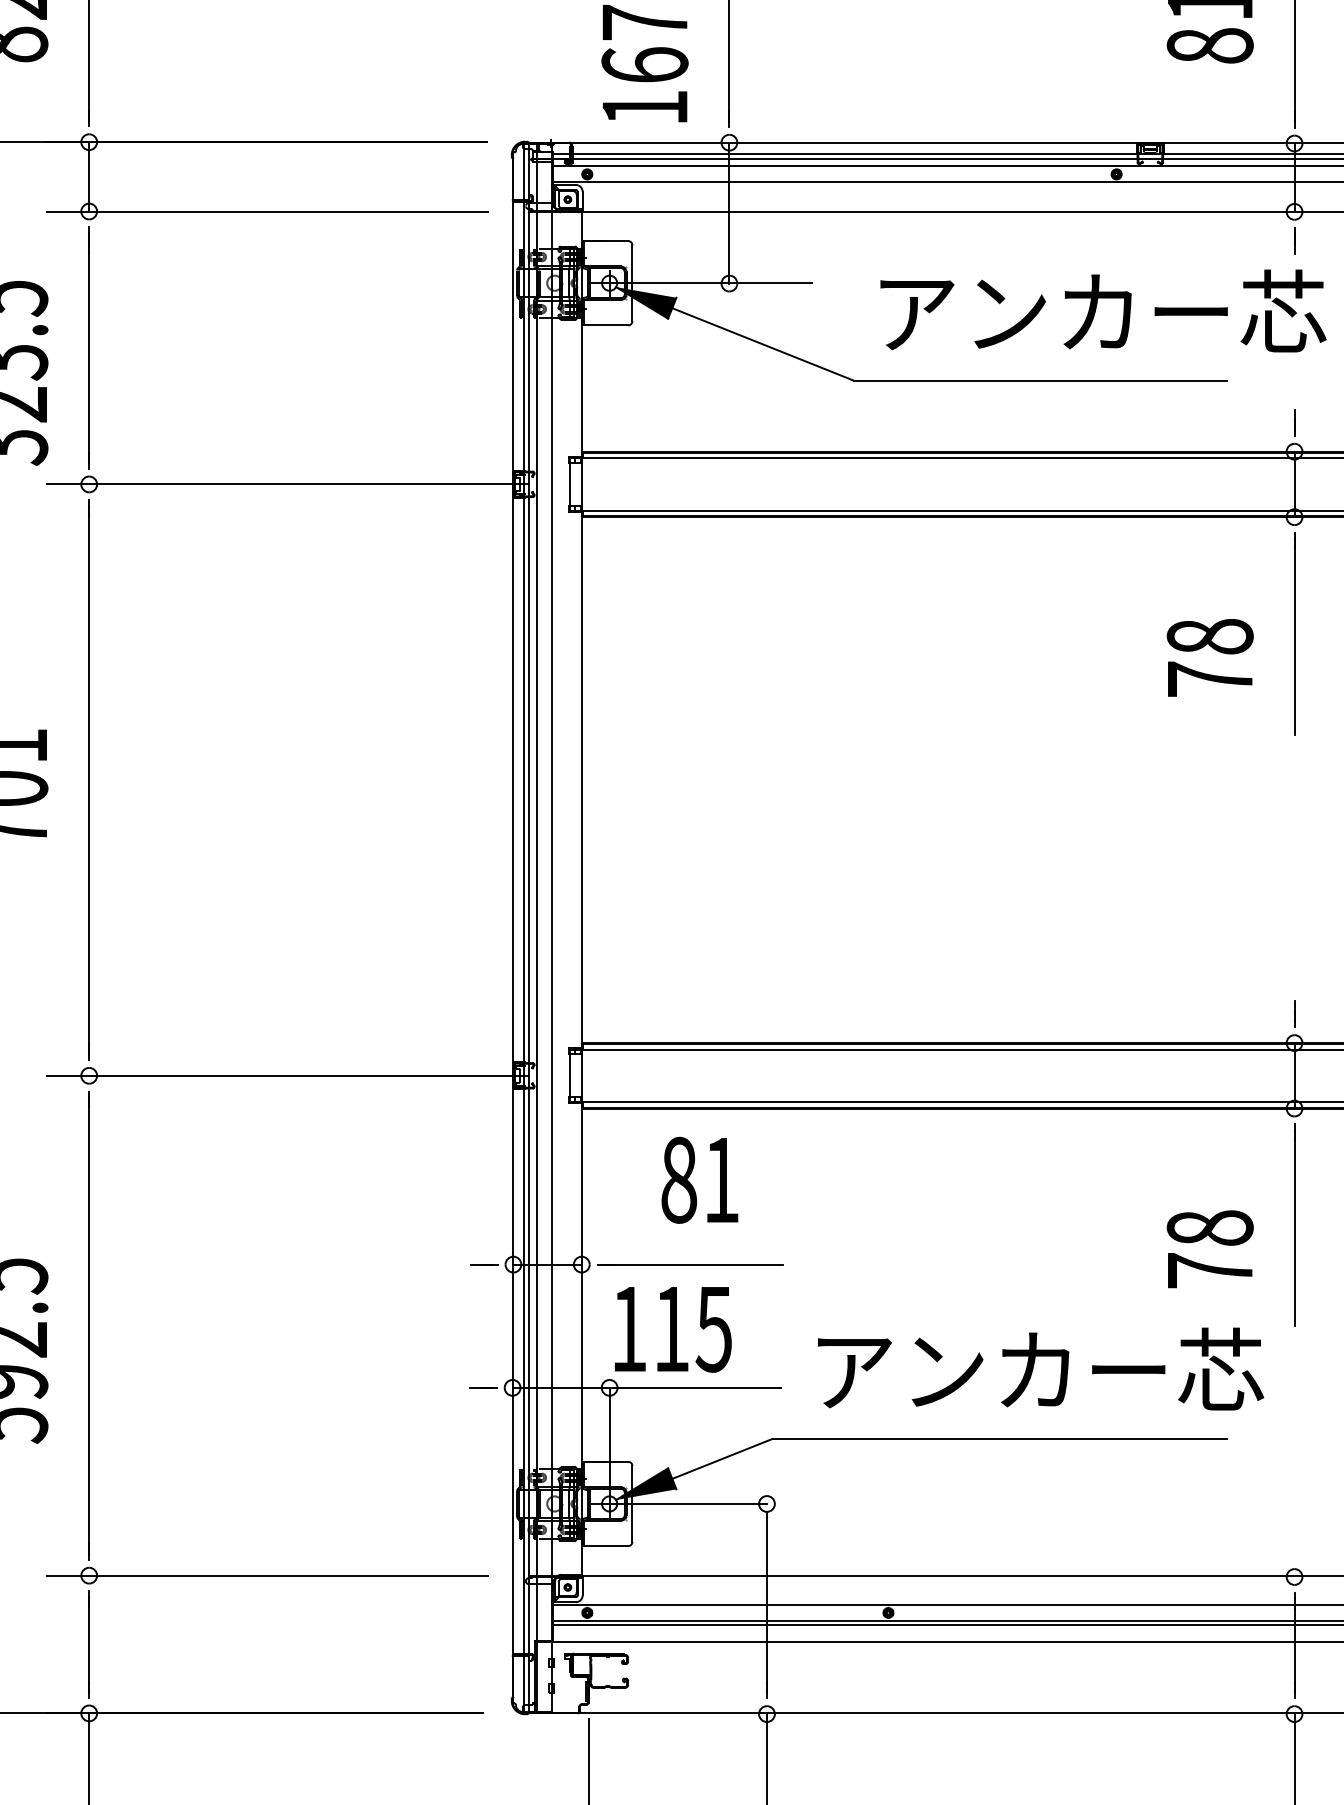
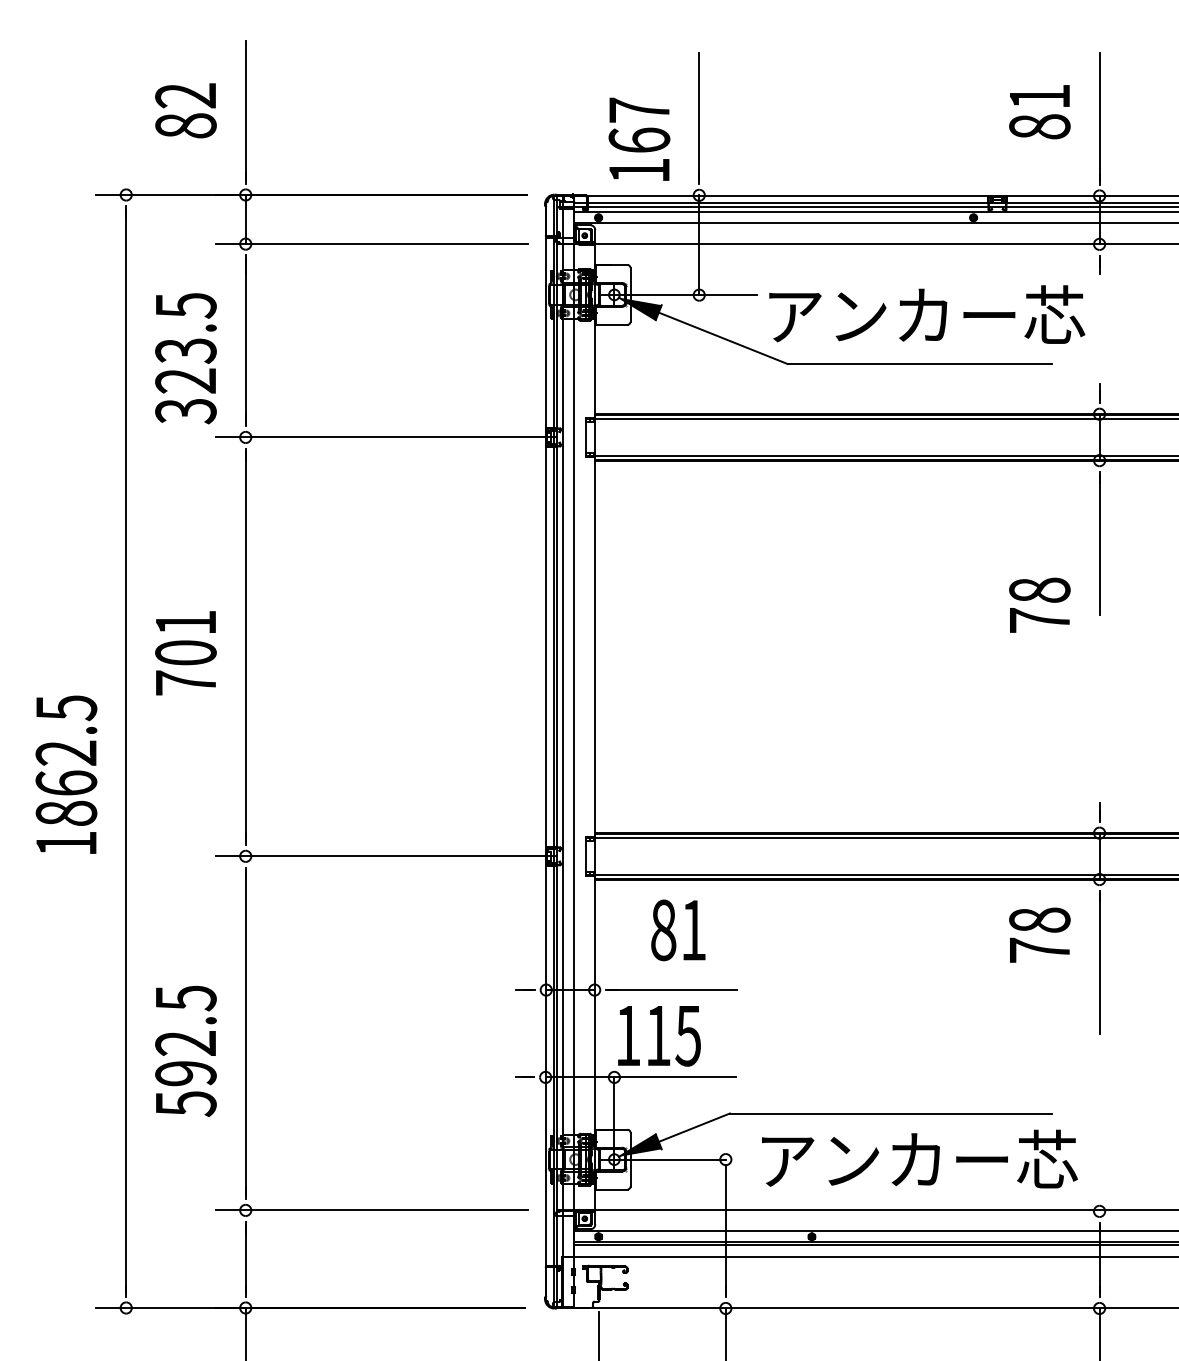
text: (1103, 310) -> (927, 314), moved
text: (1209, 656) -> (1039, 604), moved
text: (1209, 1248) -> (1039, 934), moved
text: (1040, 1368) -> (919, 1158), moved

